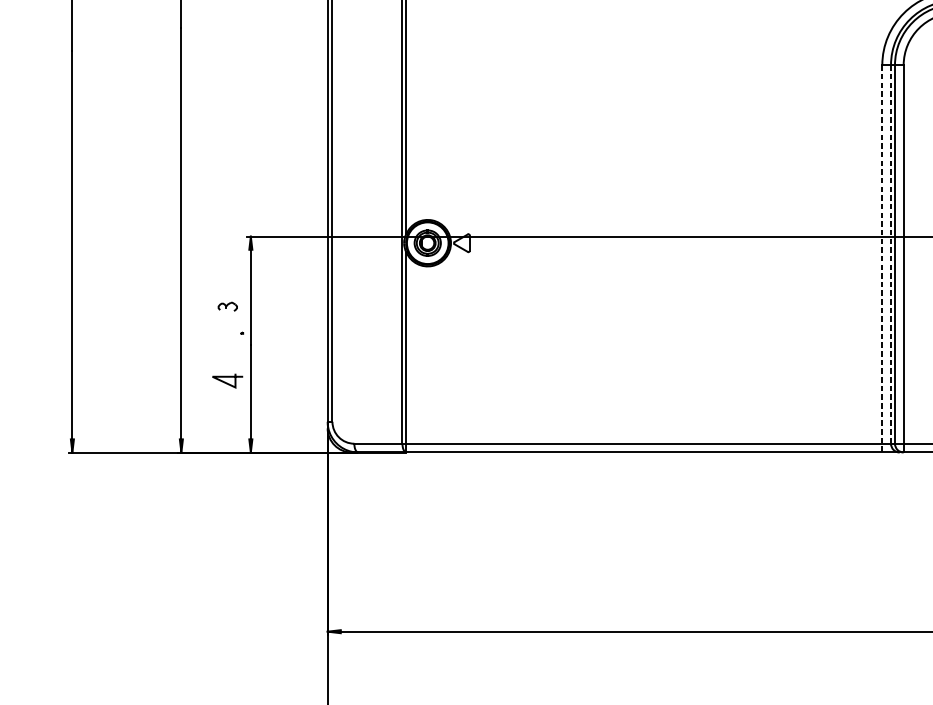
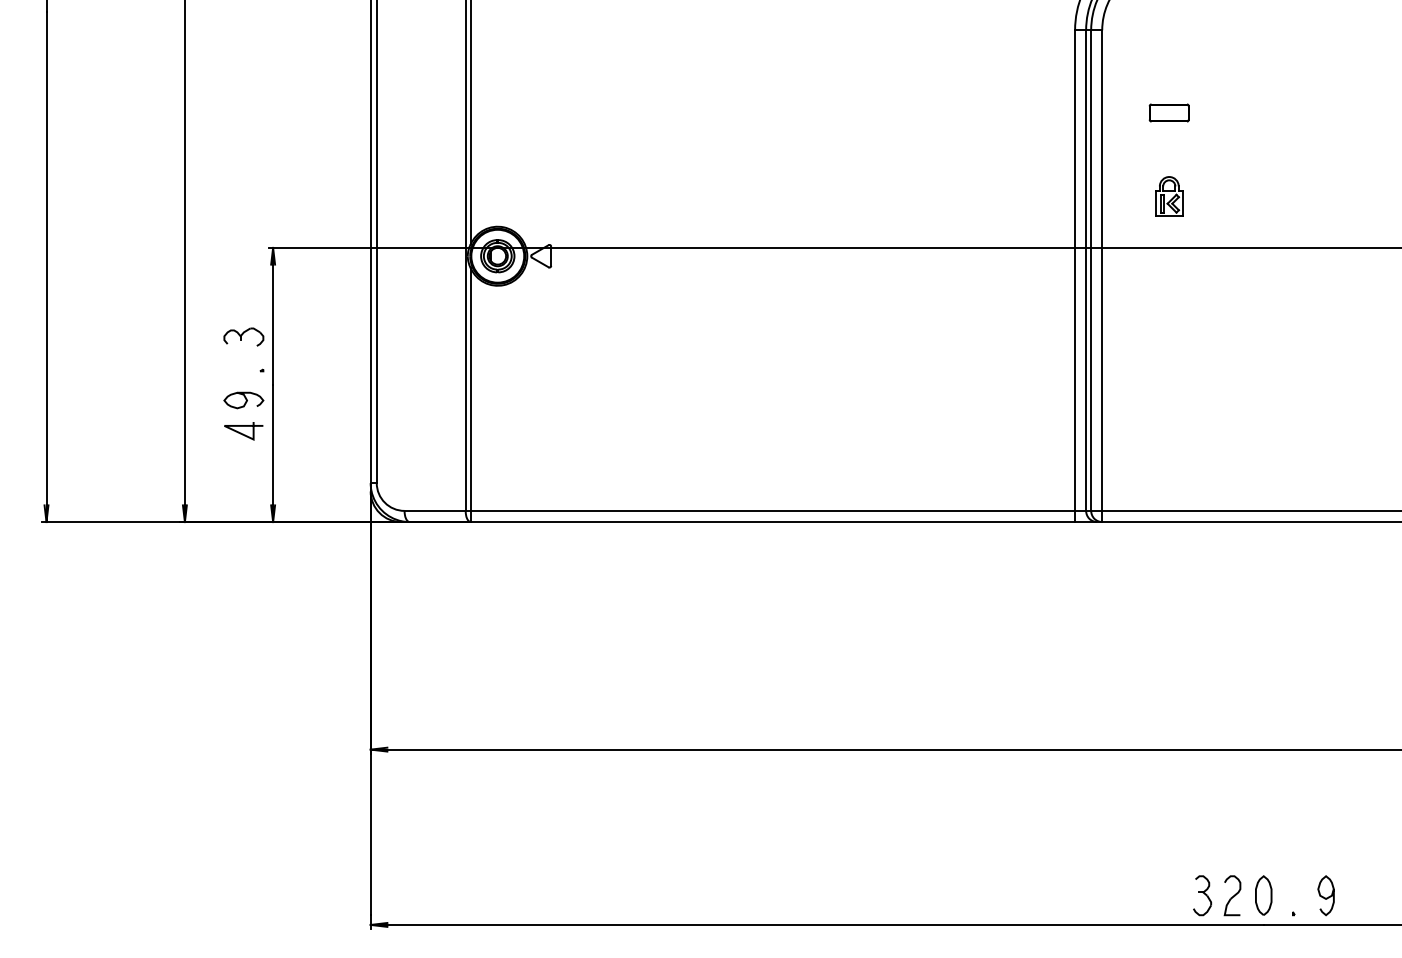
line: (891, 255) -> (1086, 271), dashed -> solid
line: (882, 259) -> (1075, 276), dashed -> solid
part: (227, 306) -> (243, 336), size x1.67
curve: (228, 355) -> (244, 398), added

